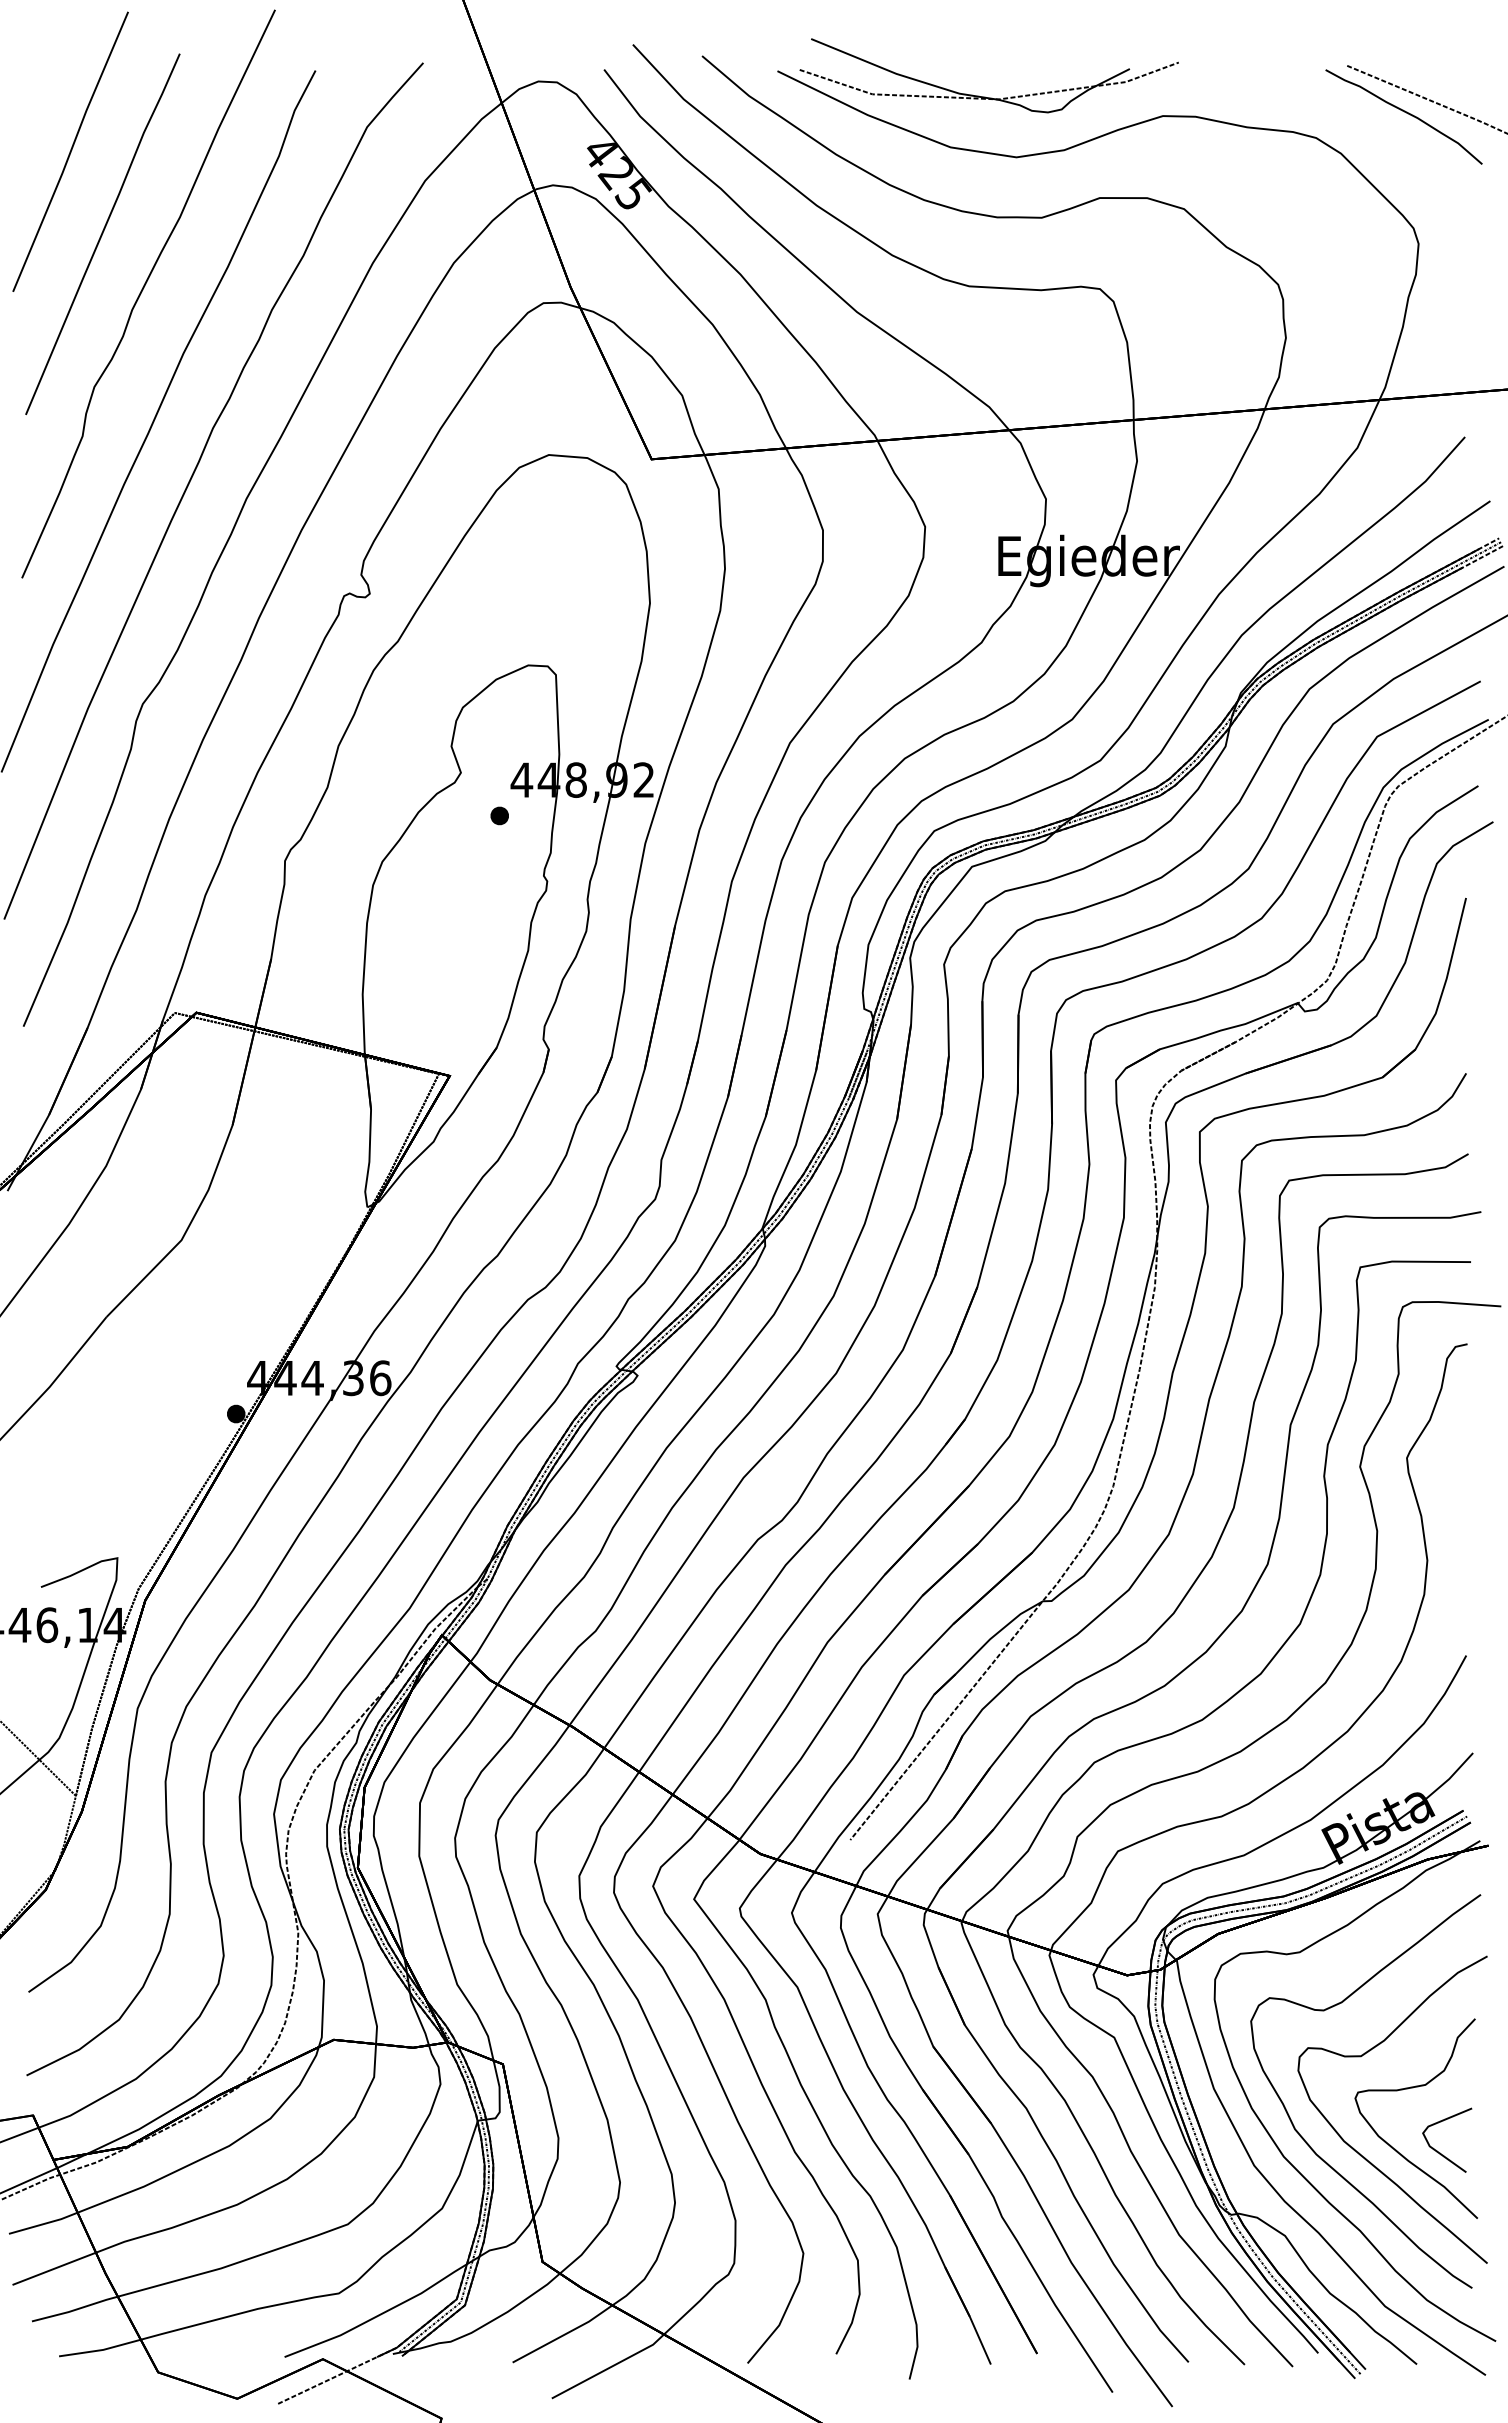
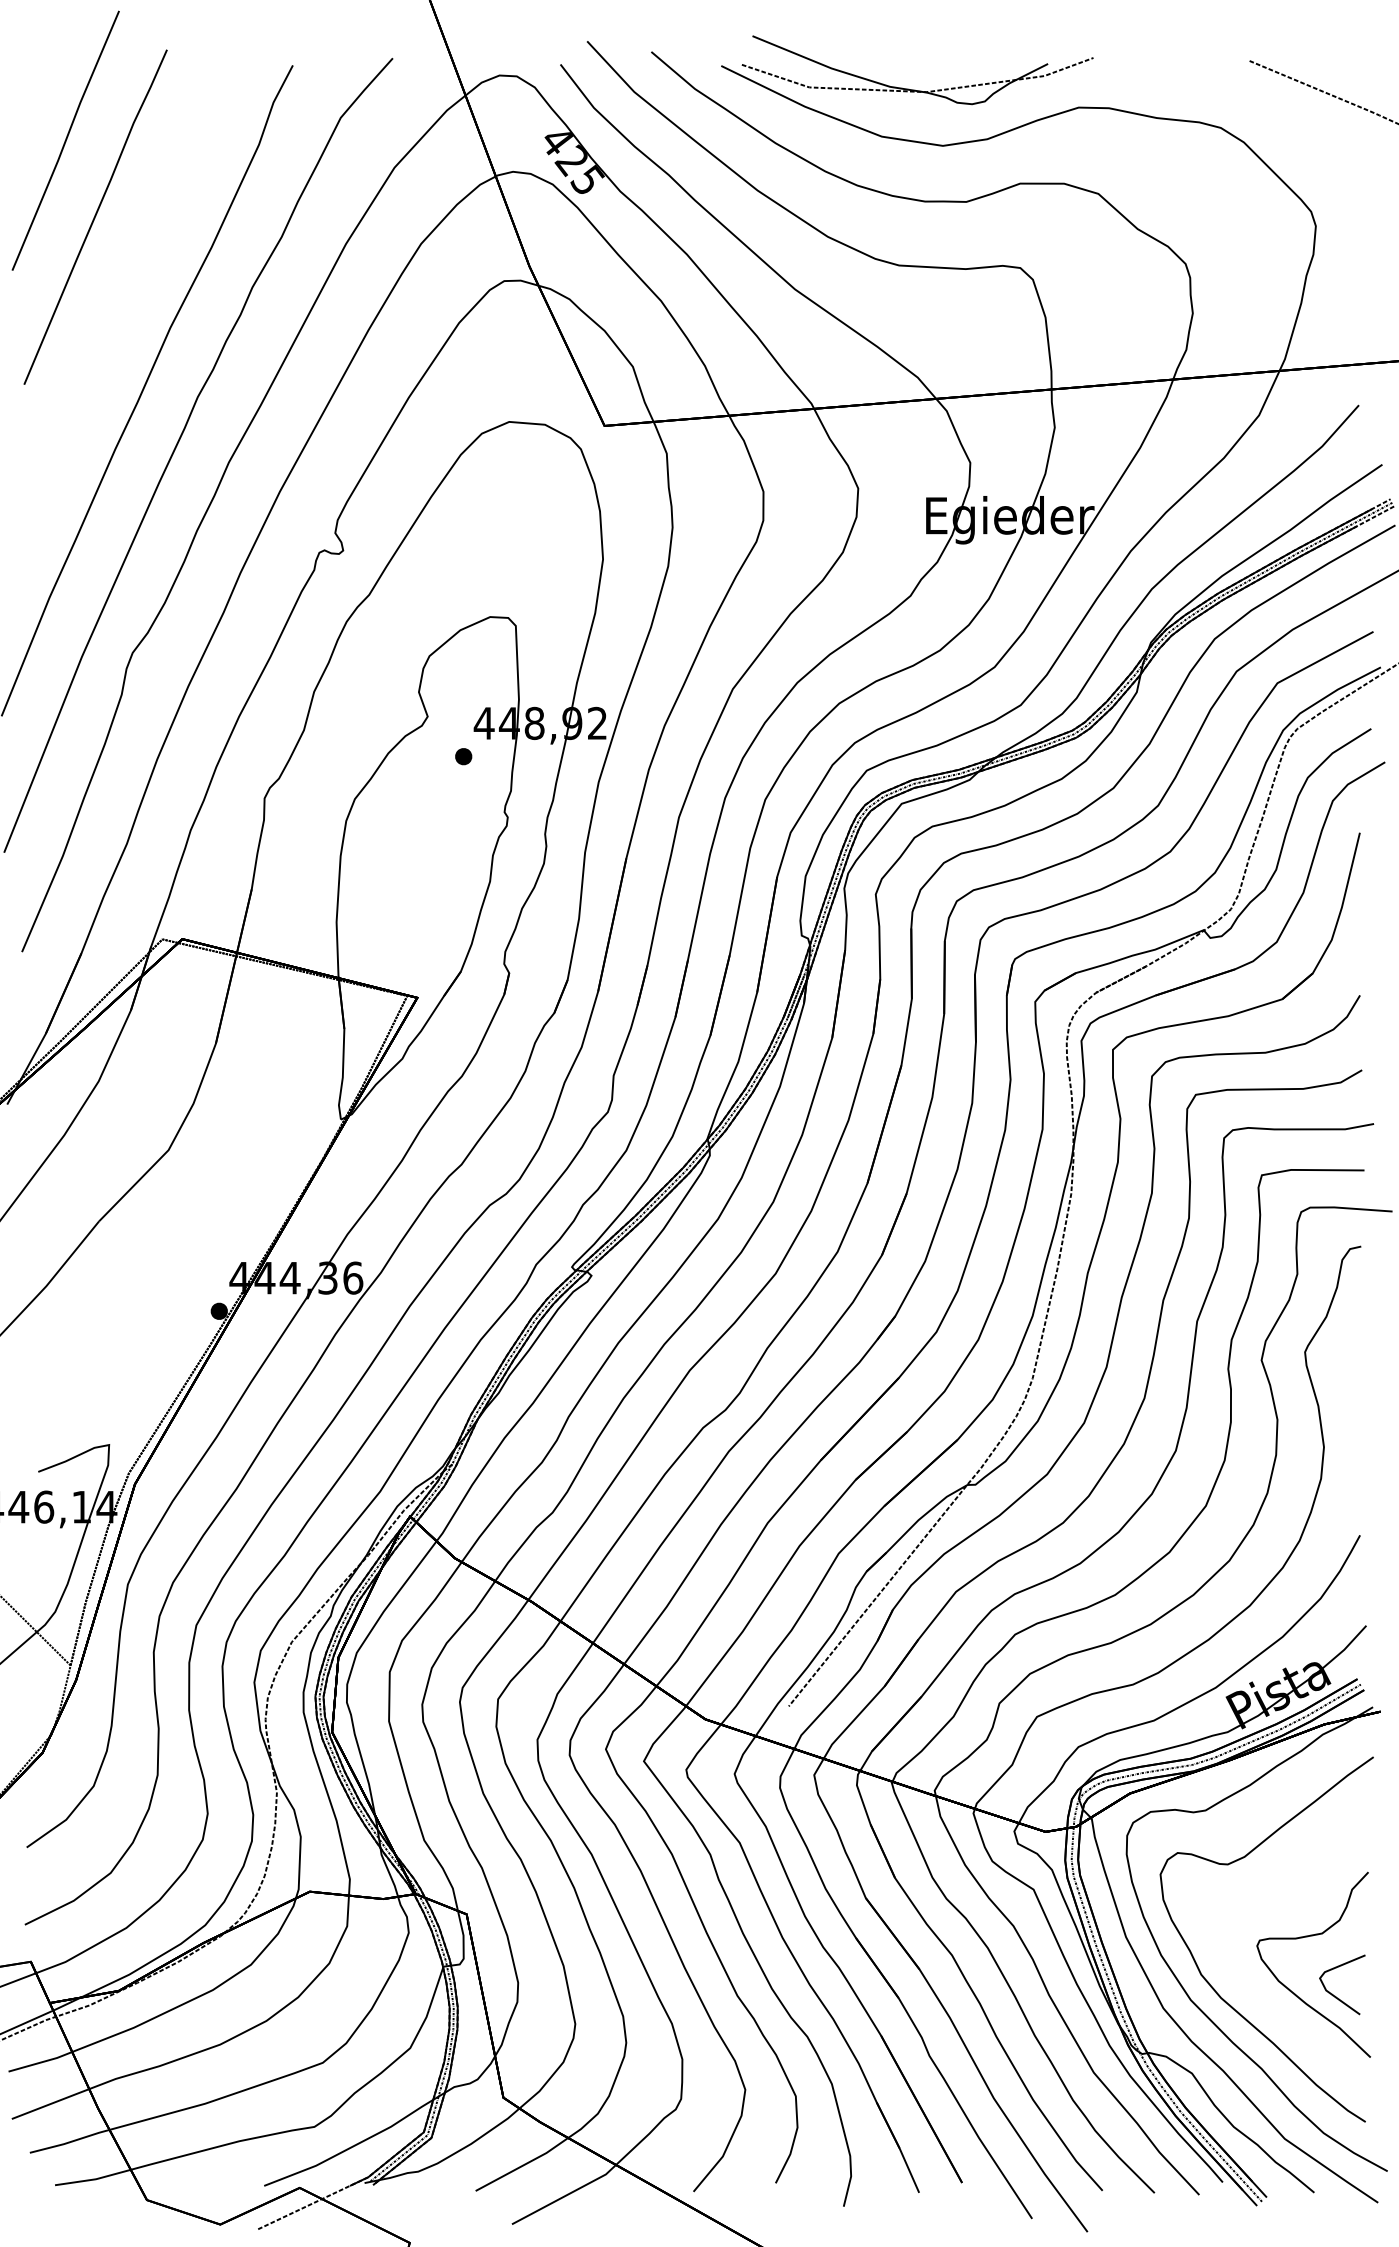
curve: (1404, 112) -> (1302, 104), removed
curve: (143, 290) -> (133, 269), removed
part: (1358, 2151) -> (1260, 1995), removed

